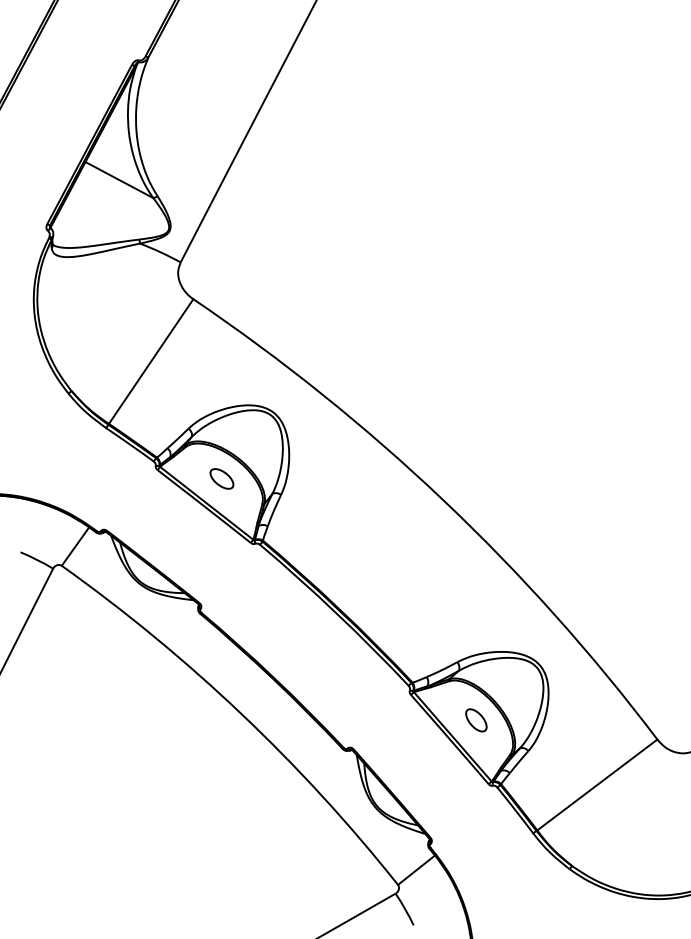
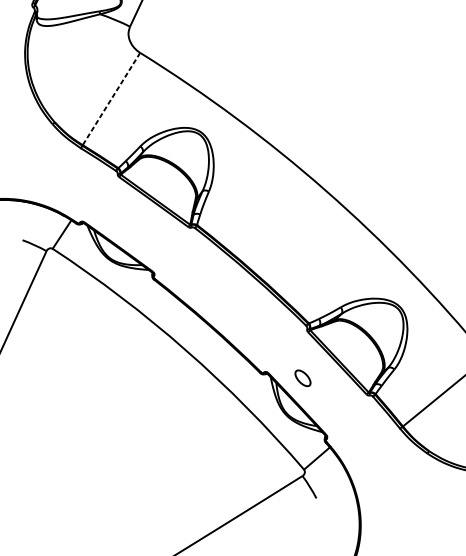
line: (150, 361) -> (111, 98), solid -> dashed
part: (221, 478) -> (165, 181), removed
part: (476, 720) -> (303, 378), moved

